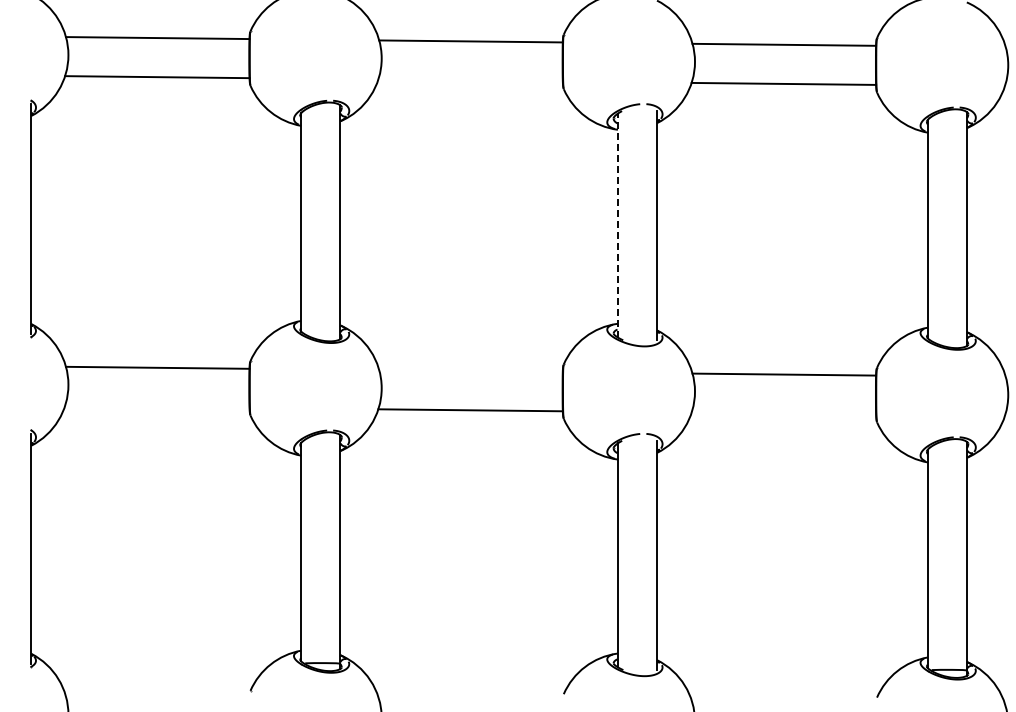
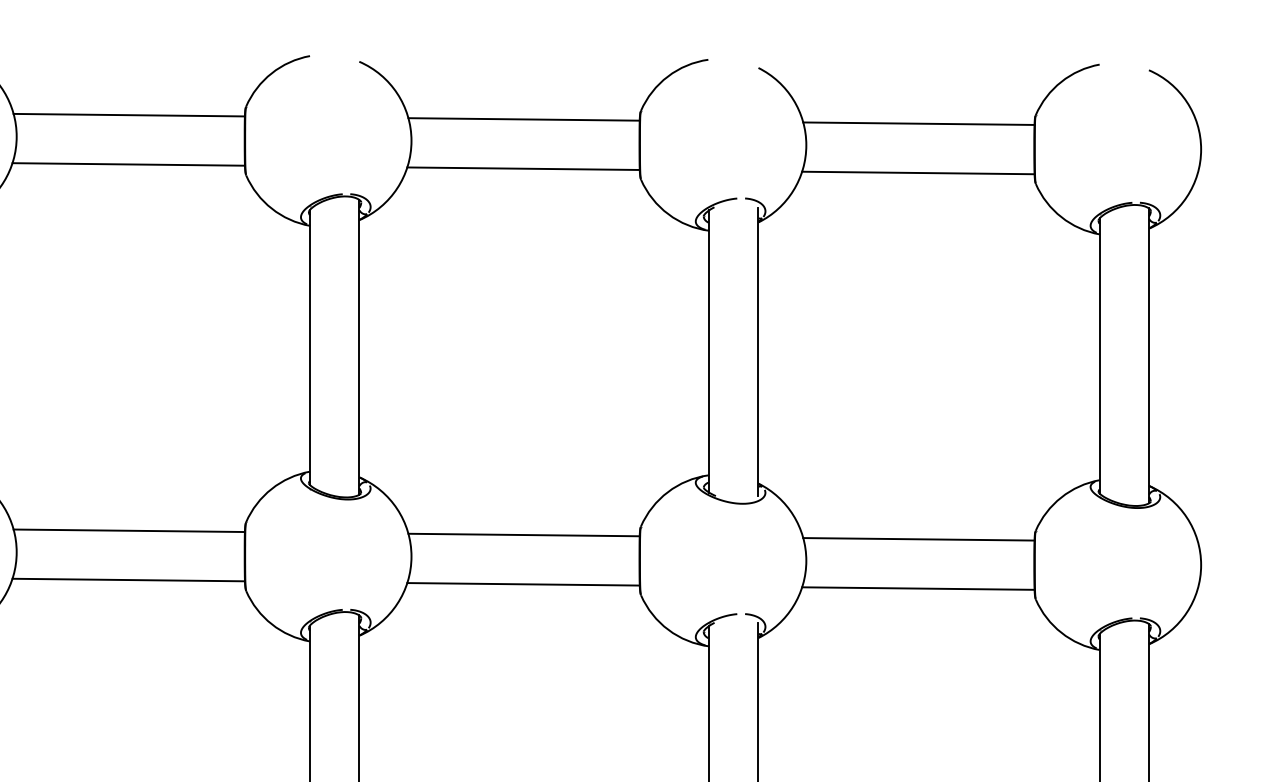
line: (470, 80) -> (523, 168), added
line: (617, 225) -> (708, 351), dashed -> solid
line: (470, 371) -> (523, 535), added
line: (157, 406) -> (128, 579), added
line: (783, 413) -> (917, 588), added

